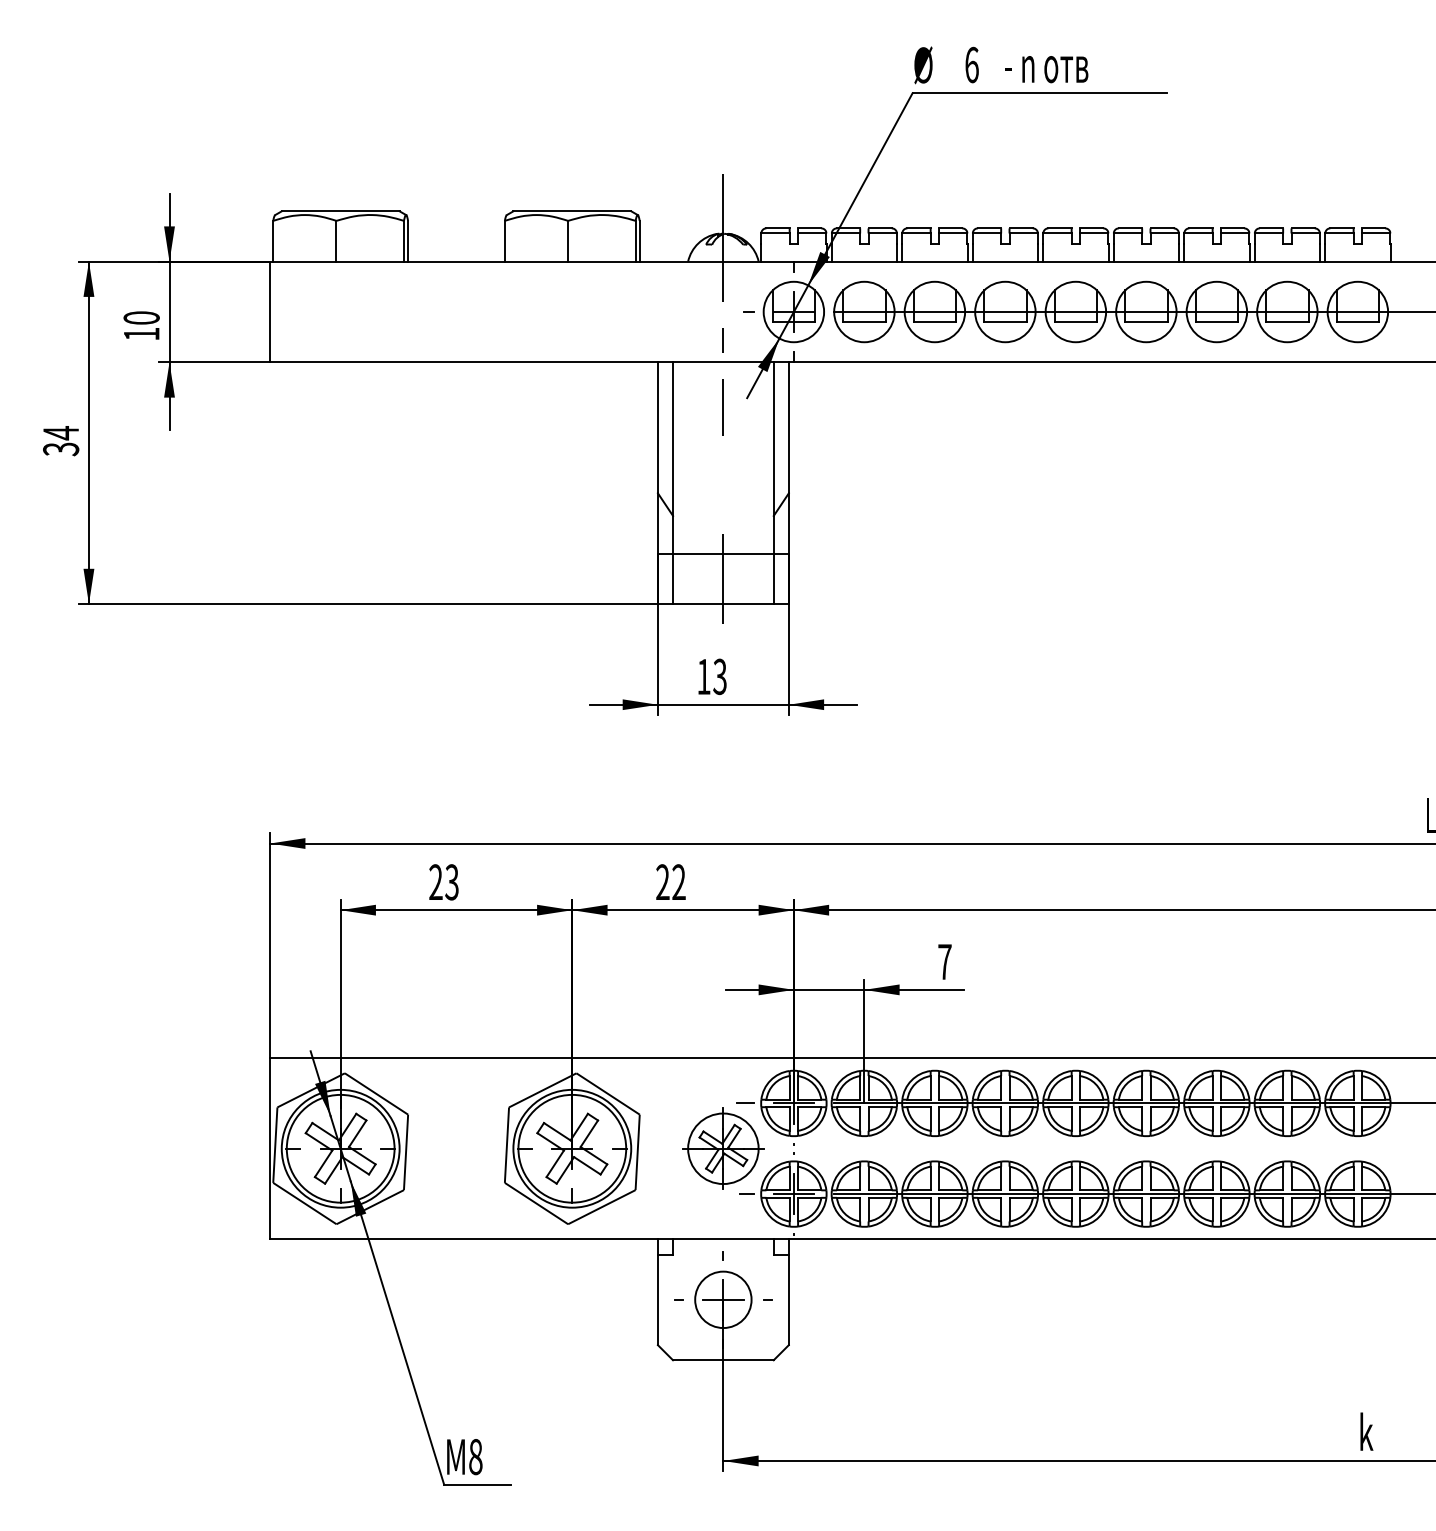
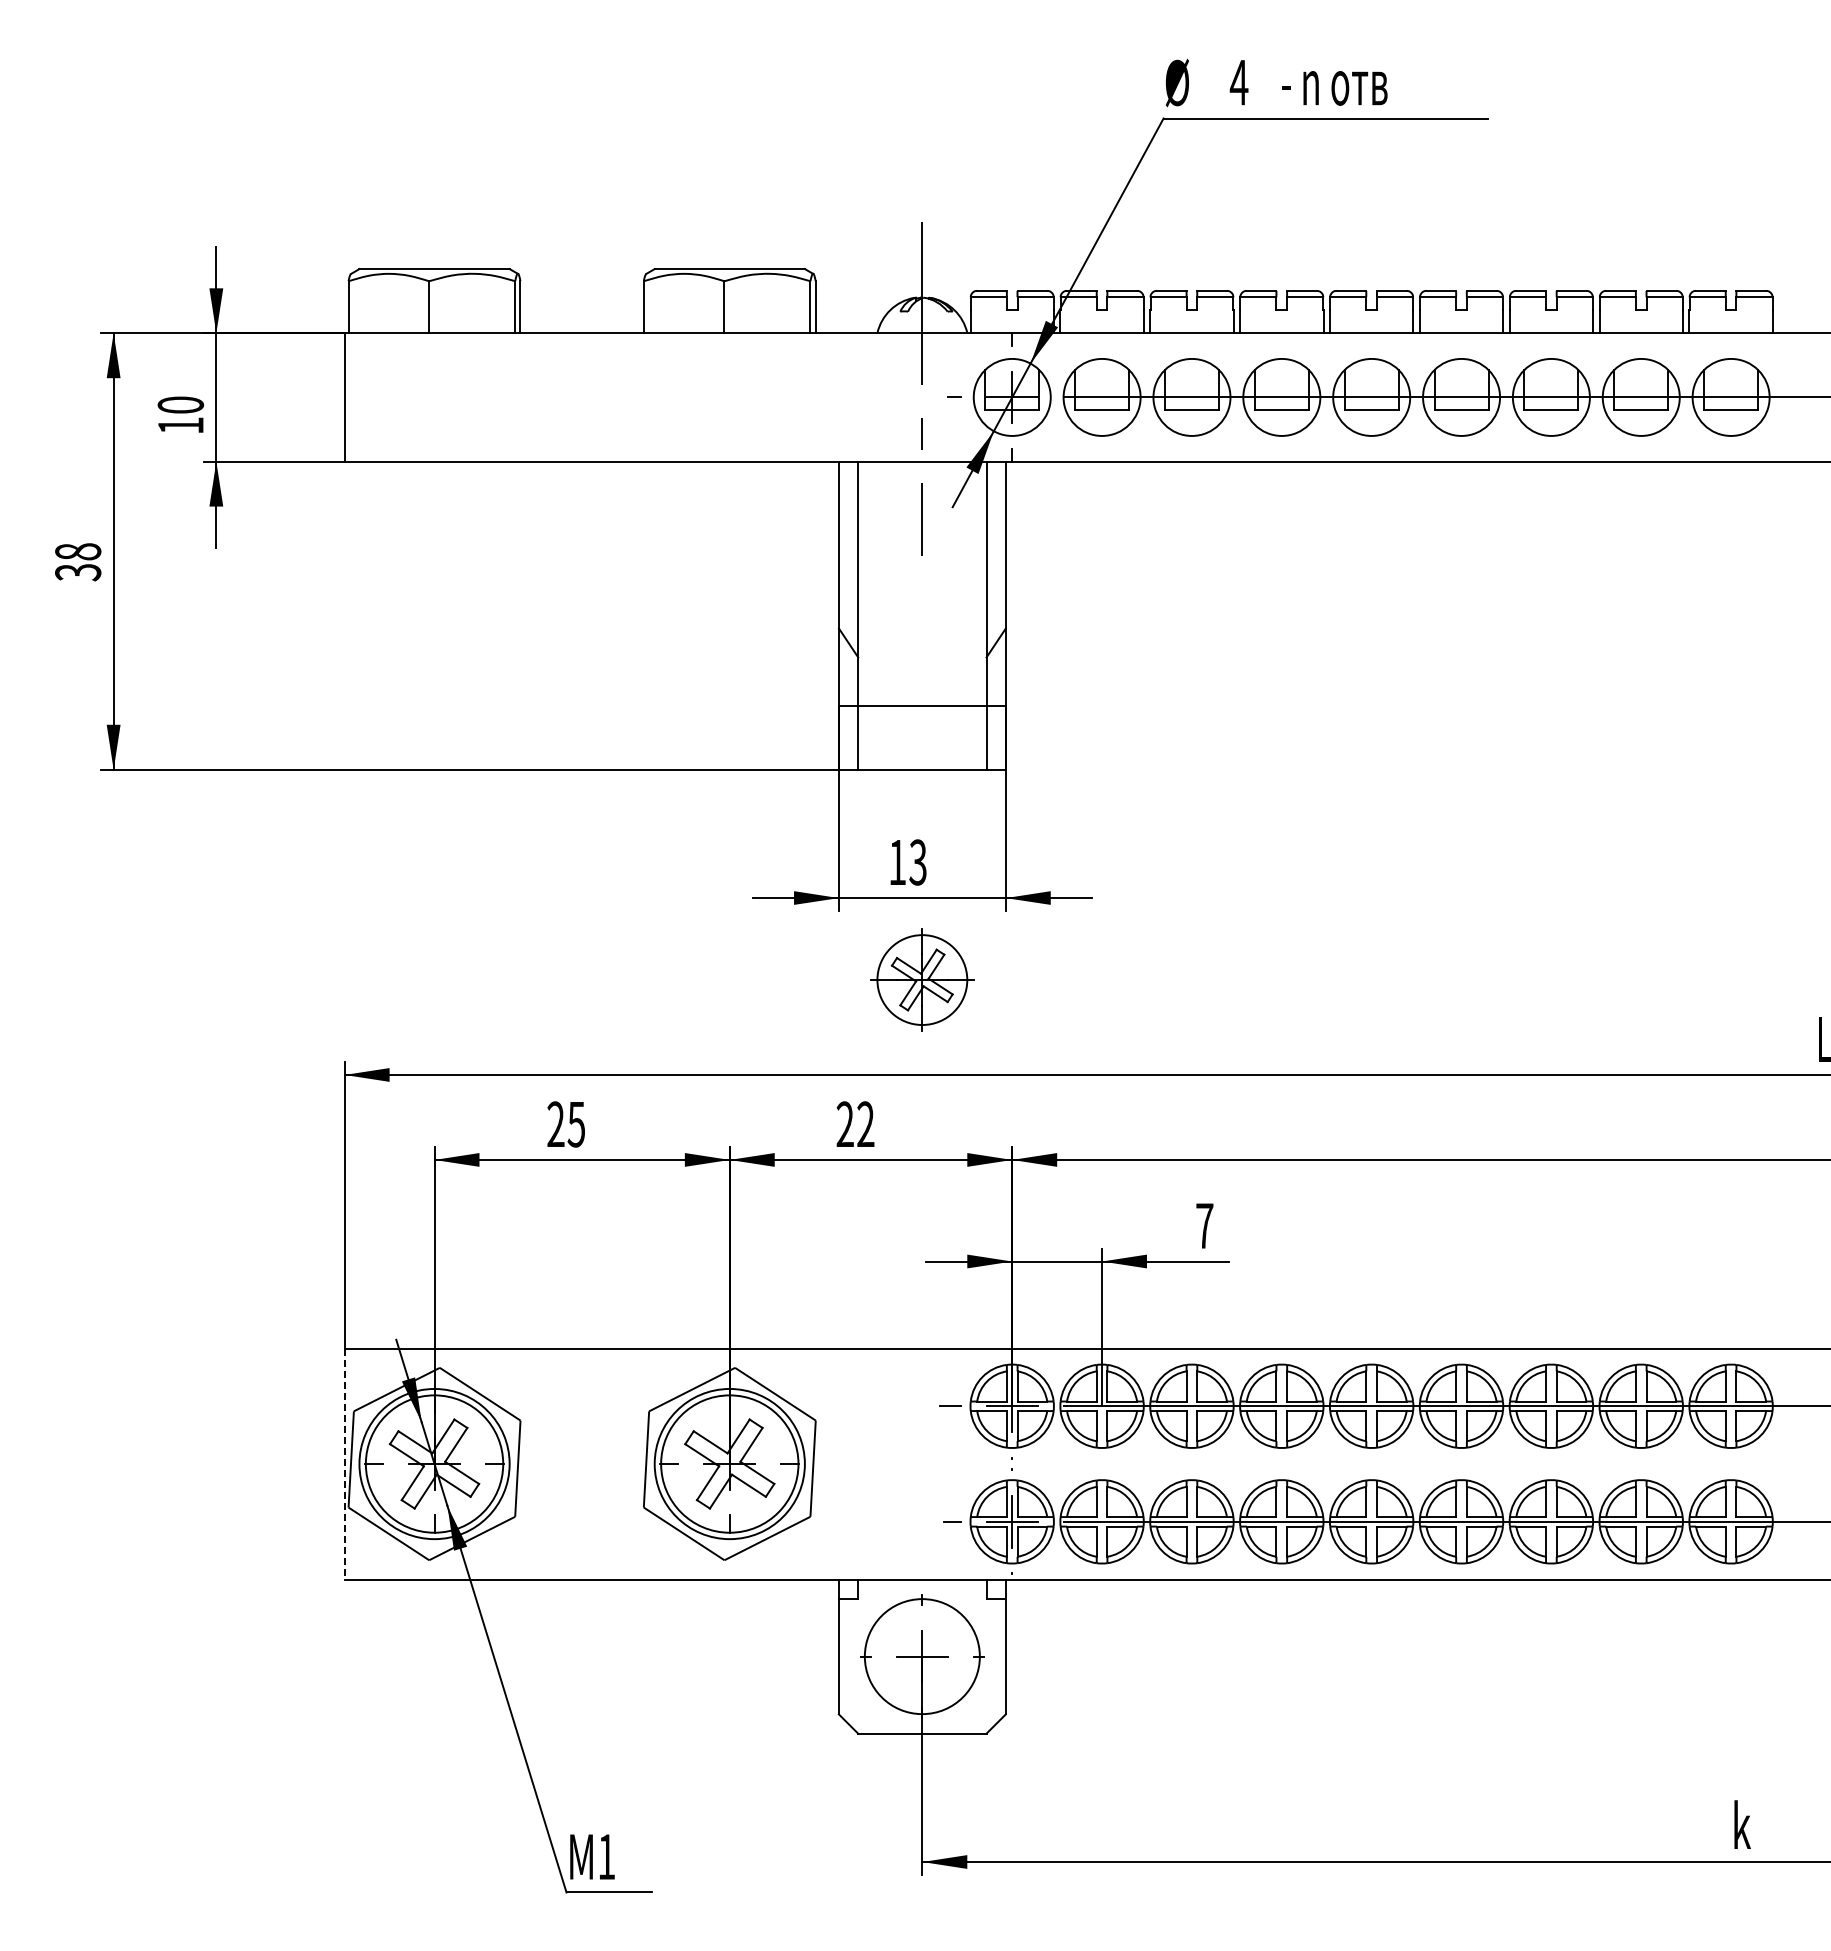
text: (971, 64) -> (1238, 82), 6 -> 4
text: (61, 432) -> (78, 551), 34 -> 38
line: (723, 578) -> (922, 737), removed
text: (451, 882) -> (575, 1124), 23 -> 25
part: (723, 1148) -> (922, 979), moved
line: (270, 1149) -> (344, 1464), solid -> dashed
circle: (723, 1299) -> (922, 1656), size x1.6
text: (475, 1456) -> (606, 1856), M8 -> M1

